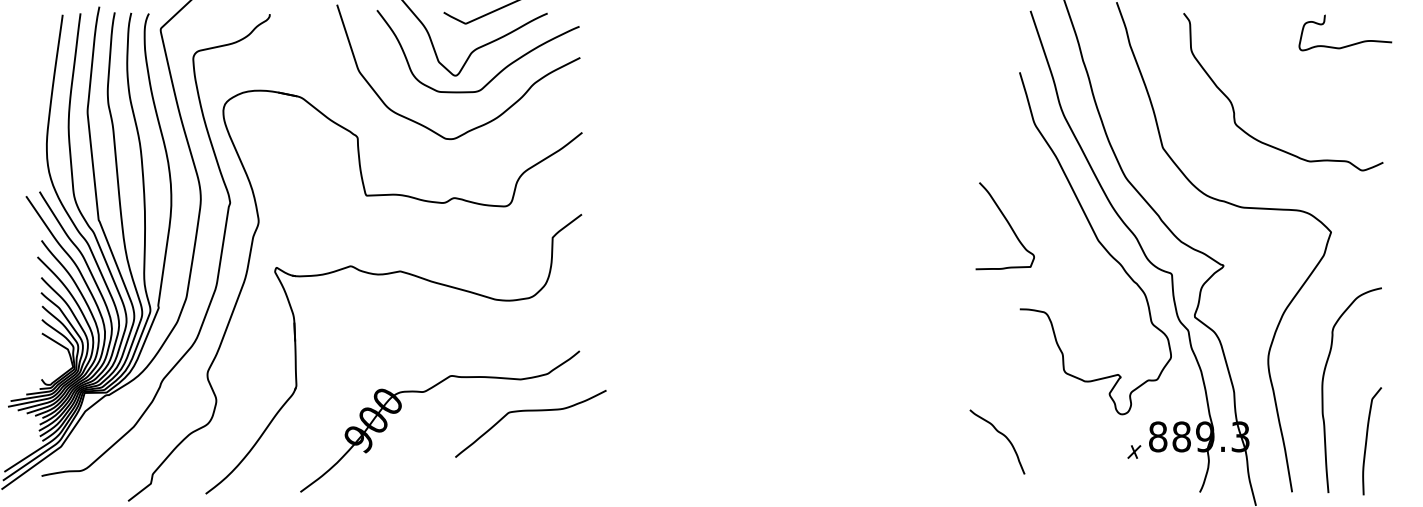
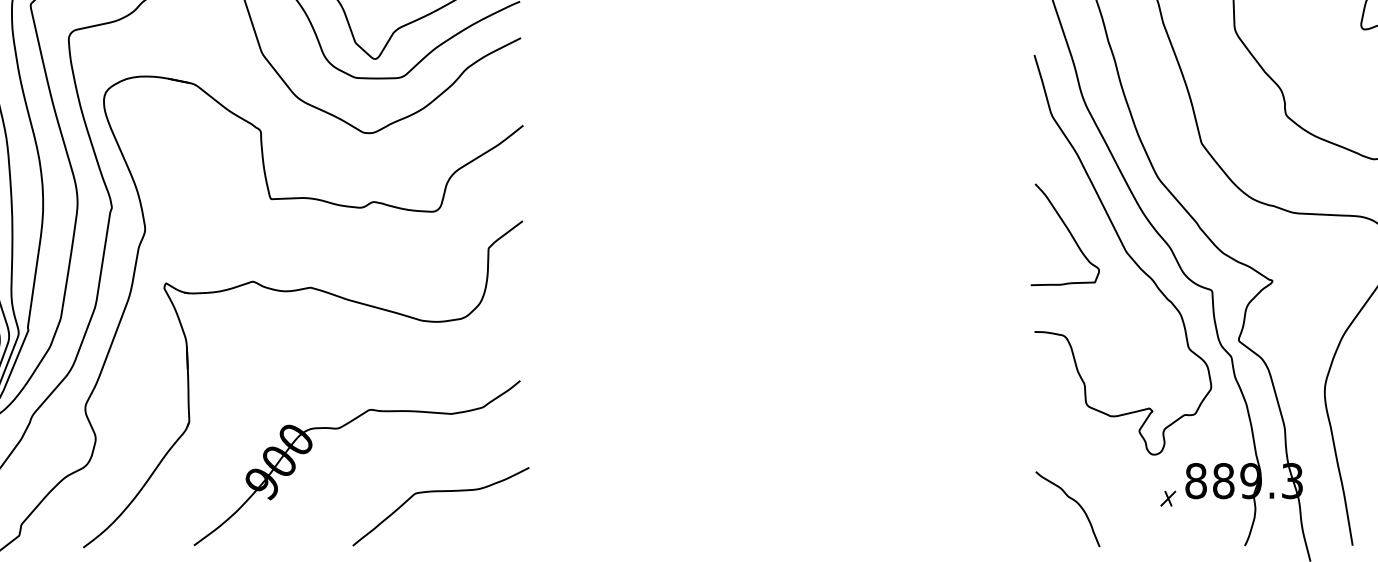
curve: (1007, 223) -> (1068, 231), moved
curve: (530, 411) -> (440, 492), moved
curve: (1002, 435) -> (1073, 501), moved

